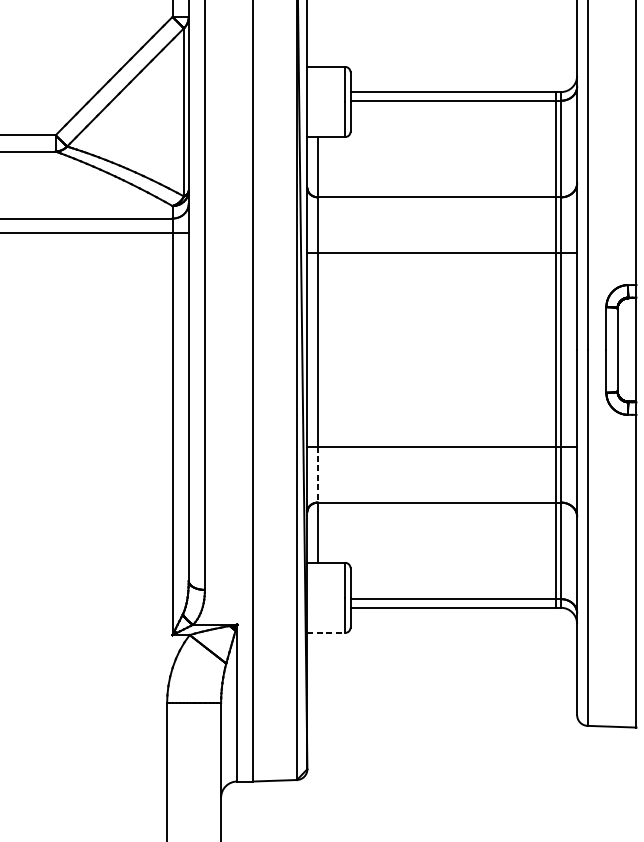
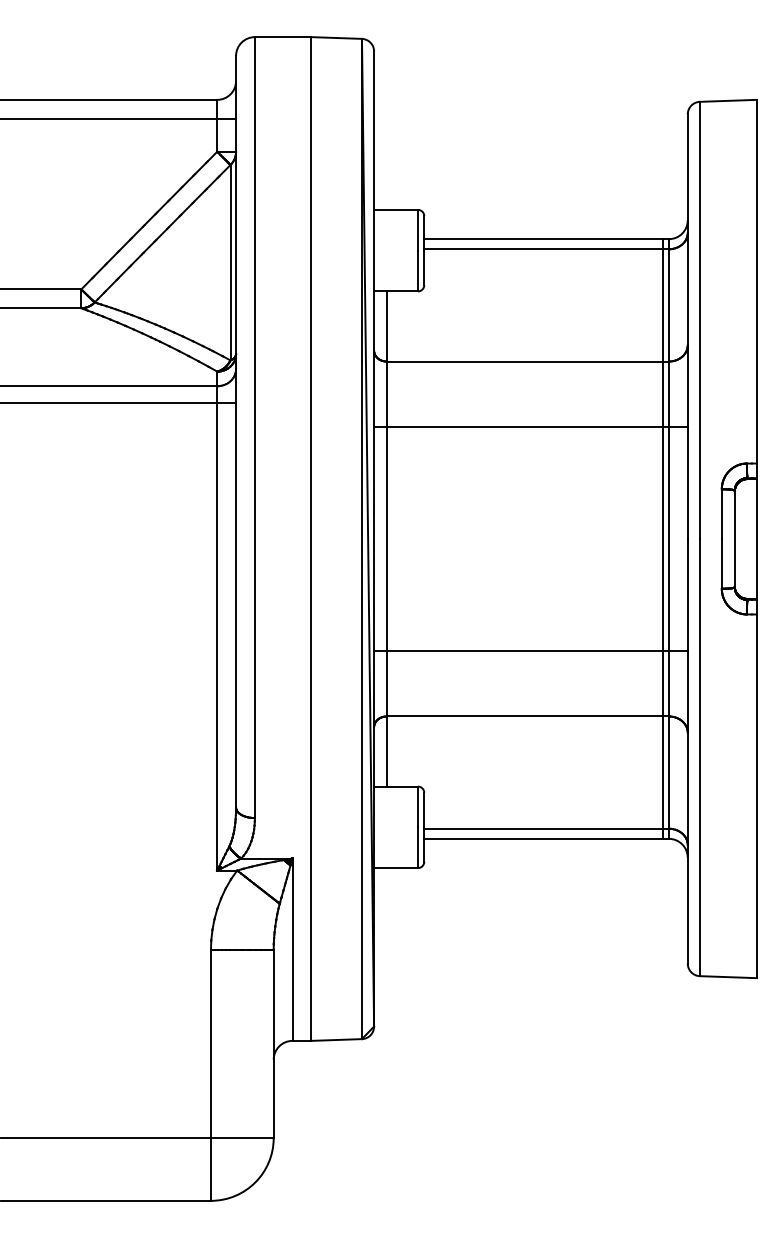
line: (318, 474) -> (386, 683), dashed -> solid
line: (326, 633) -> (396, 868), dashed -> solid

